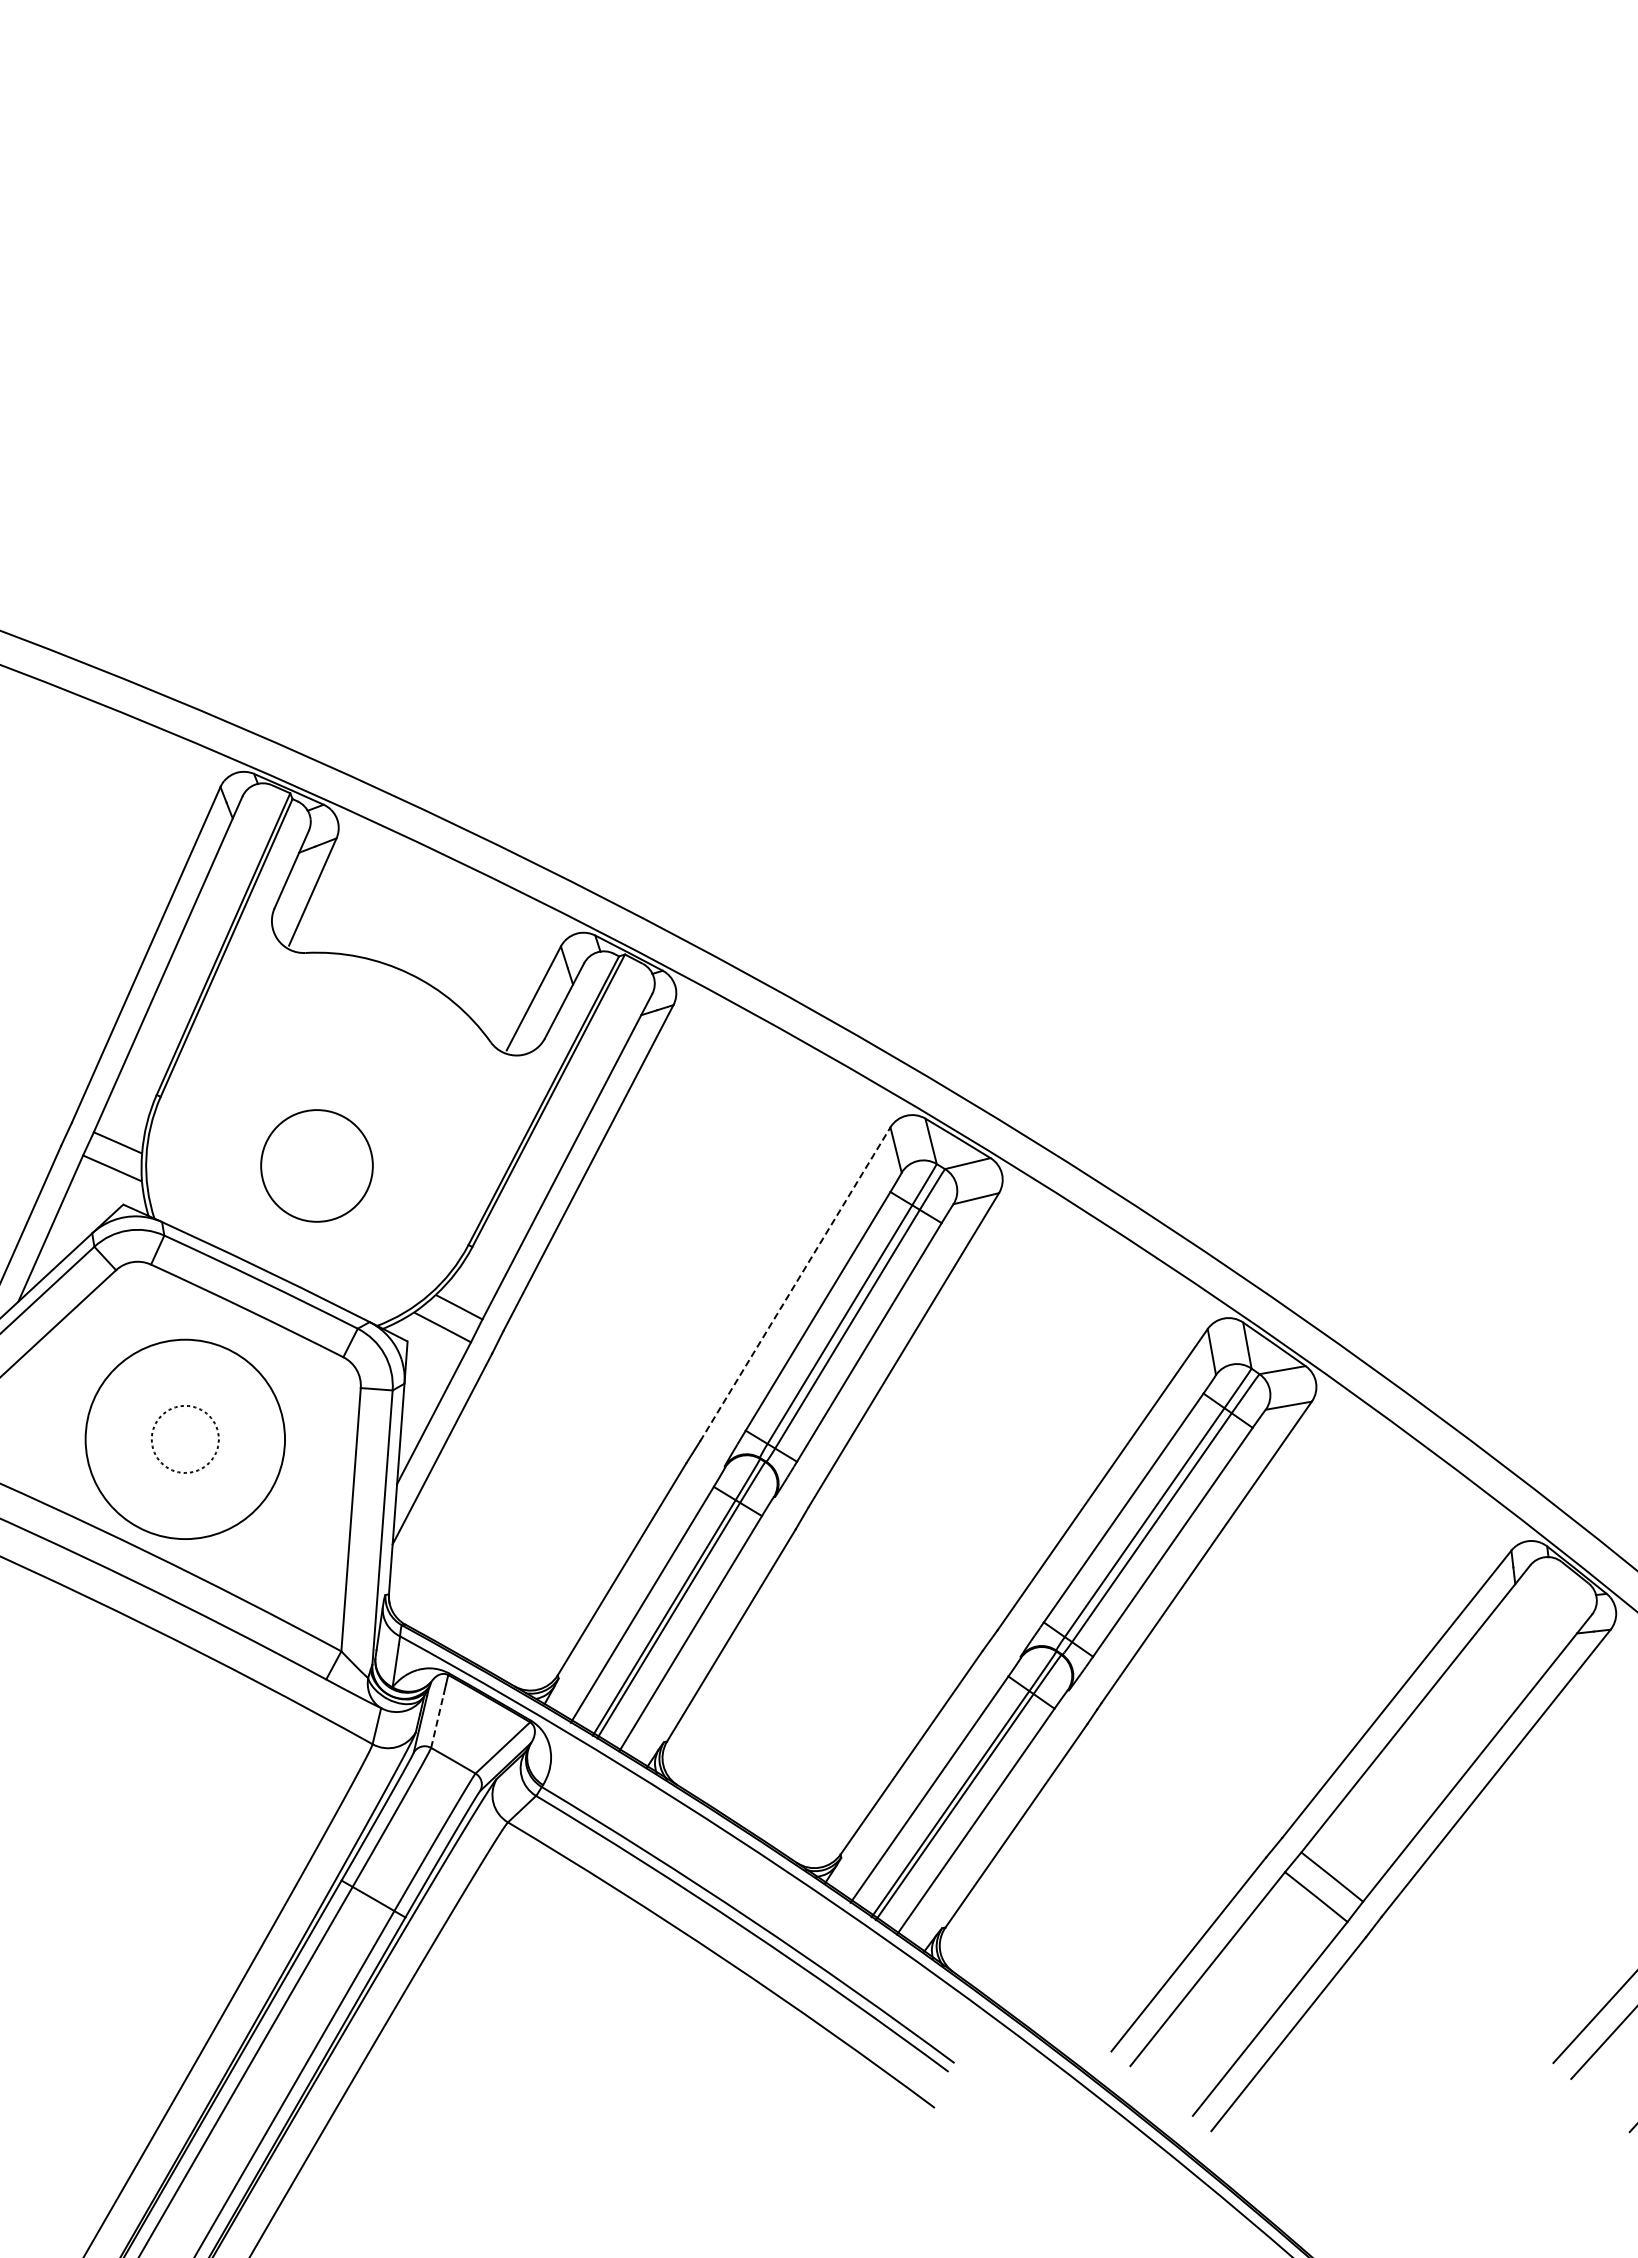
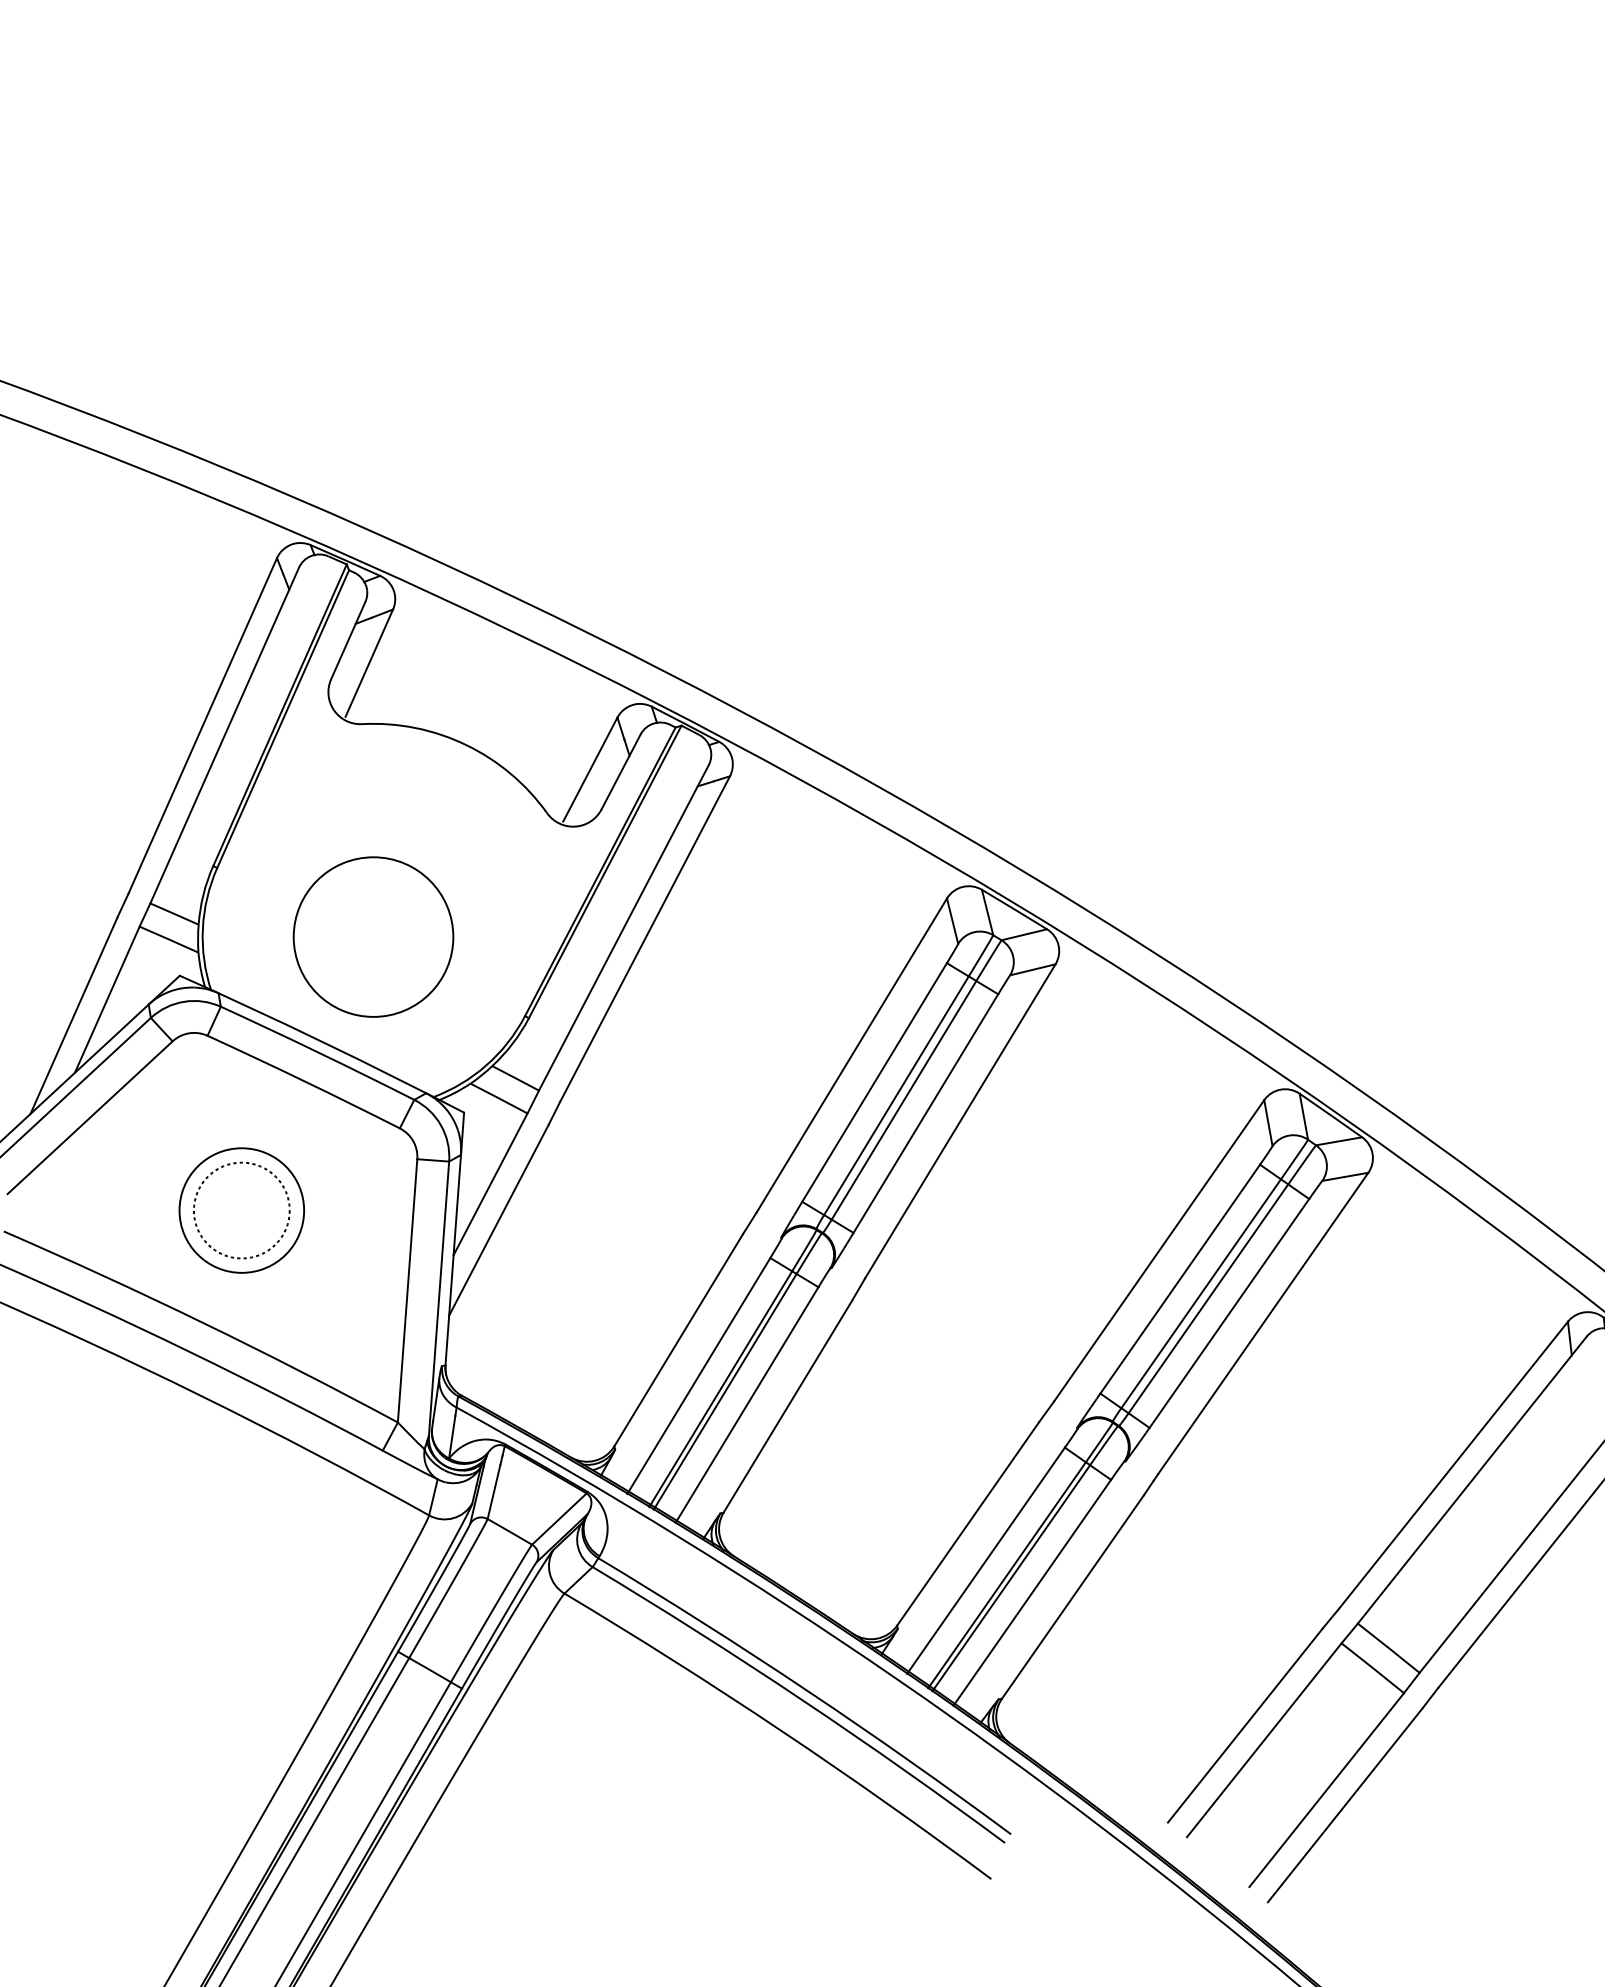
circle: (316, 1165) -> (373, 936), size x1.43
line: (795, 1284) -> (852, 1055), dashed -> solid
circle: (185, 1439) -> (242, 1210), size x0.62
circle: (185, 1439) -> (242, 1210), size x1.43
line: (437, 1720) -> (494, 1491), dashed -> solid

